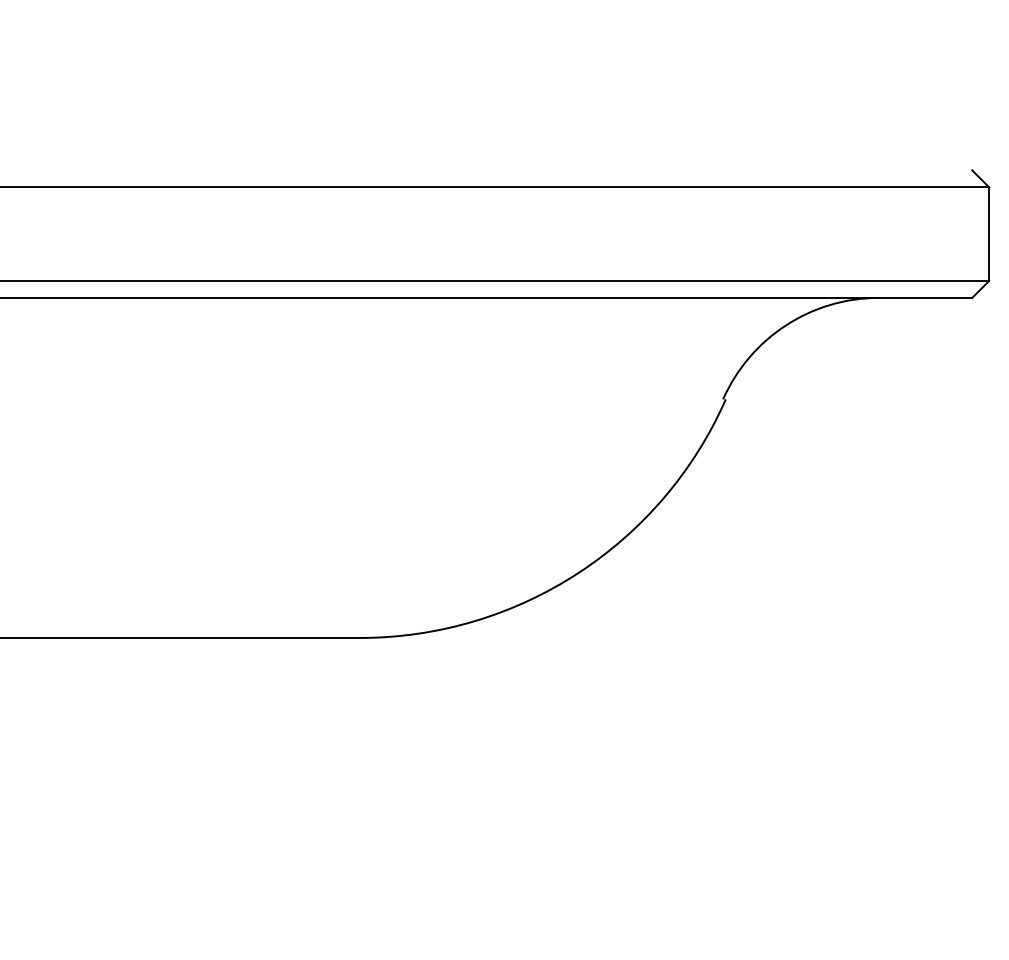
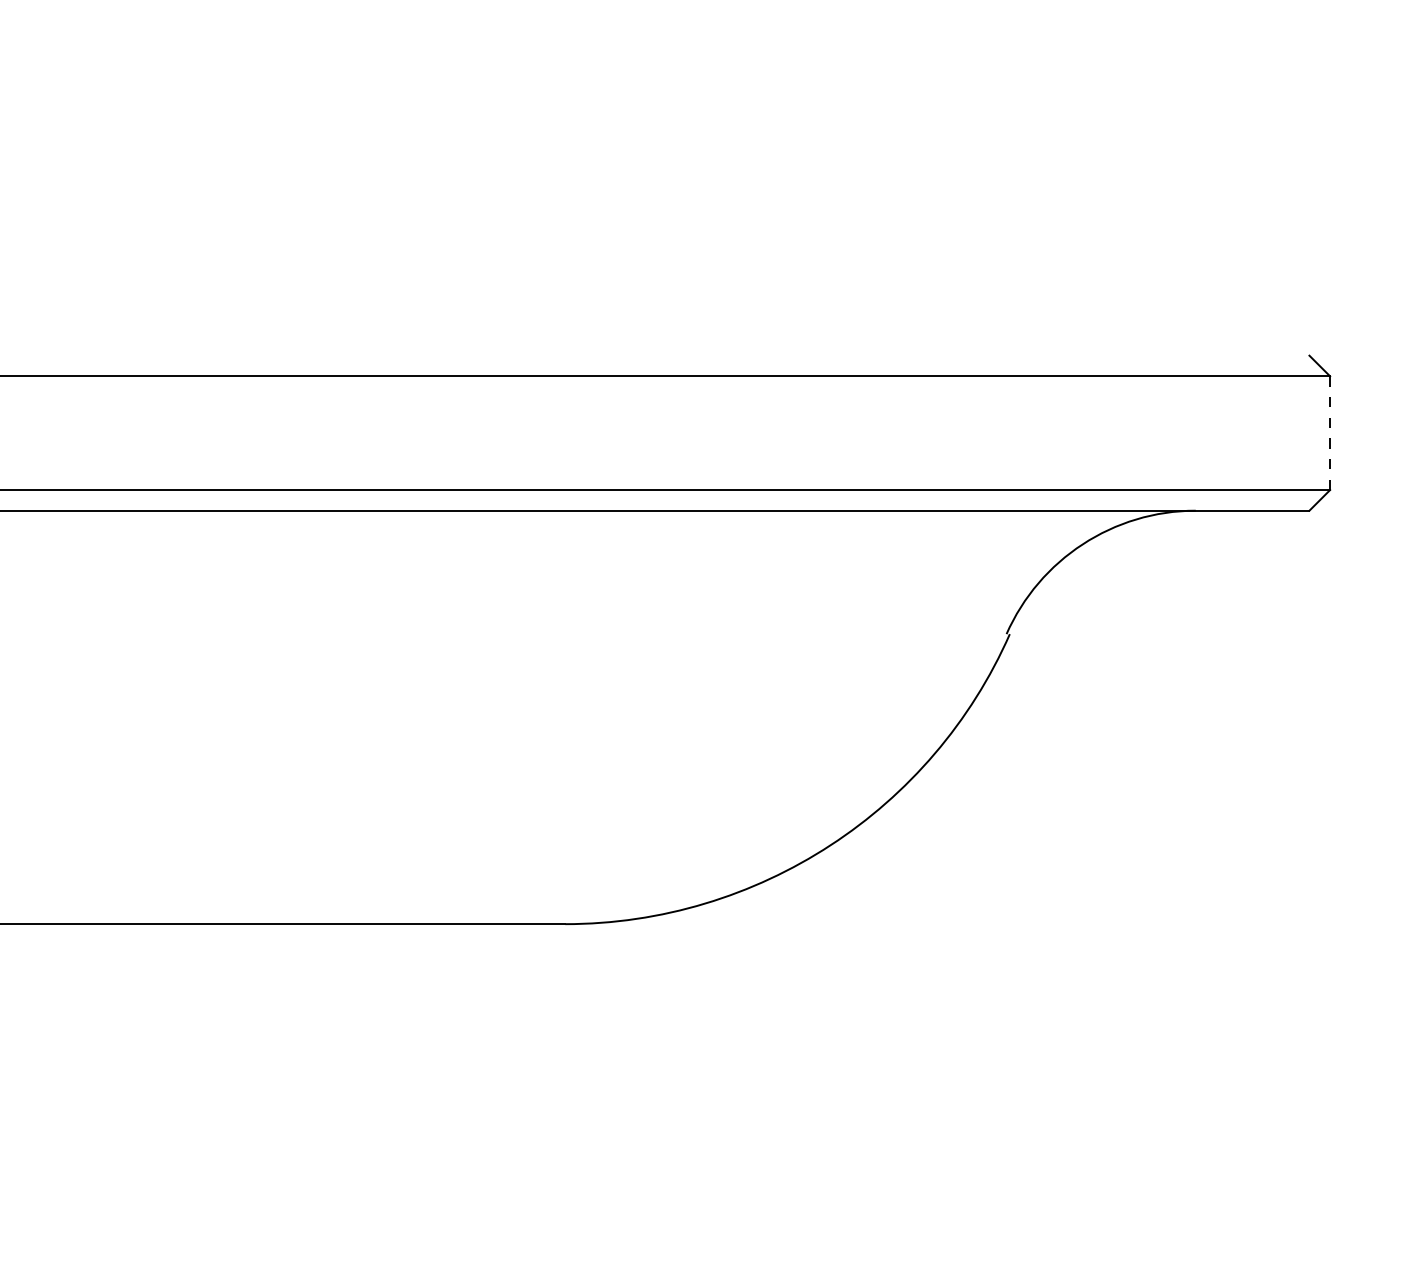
line: (989, 234) -> (1330, 433), solid -> dashed

